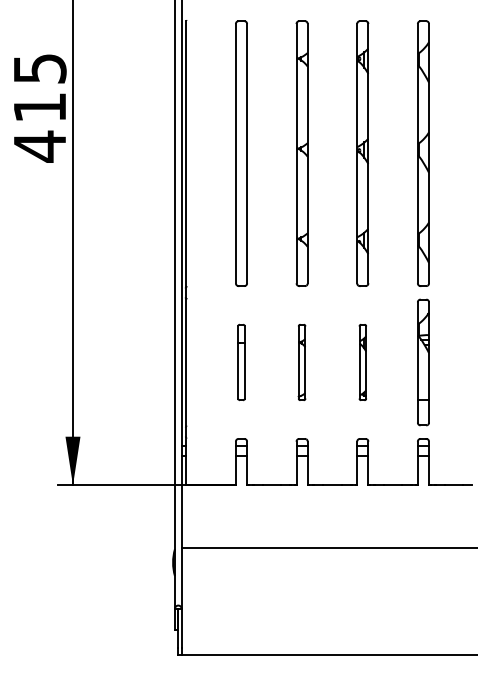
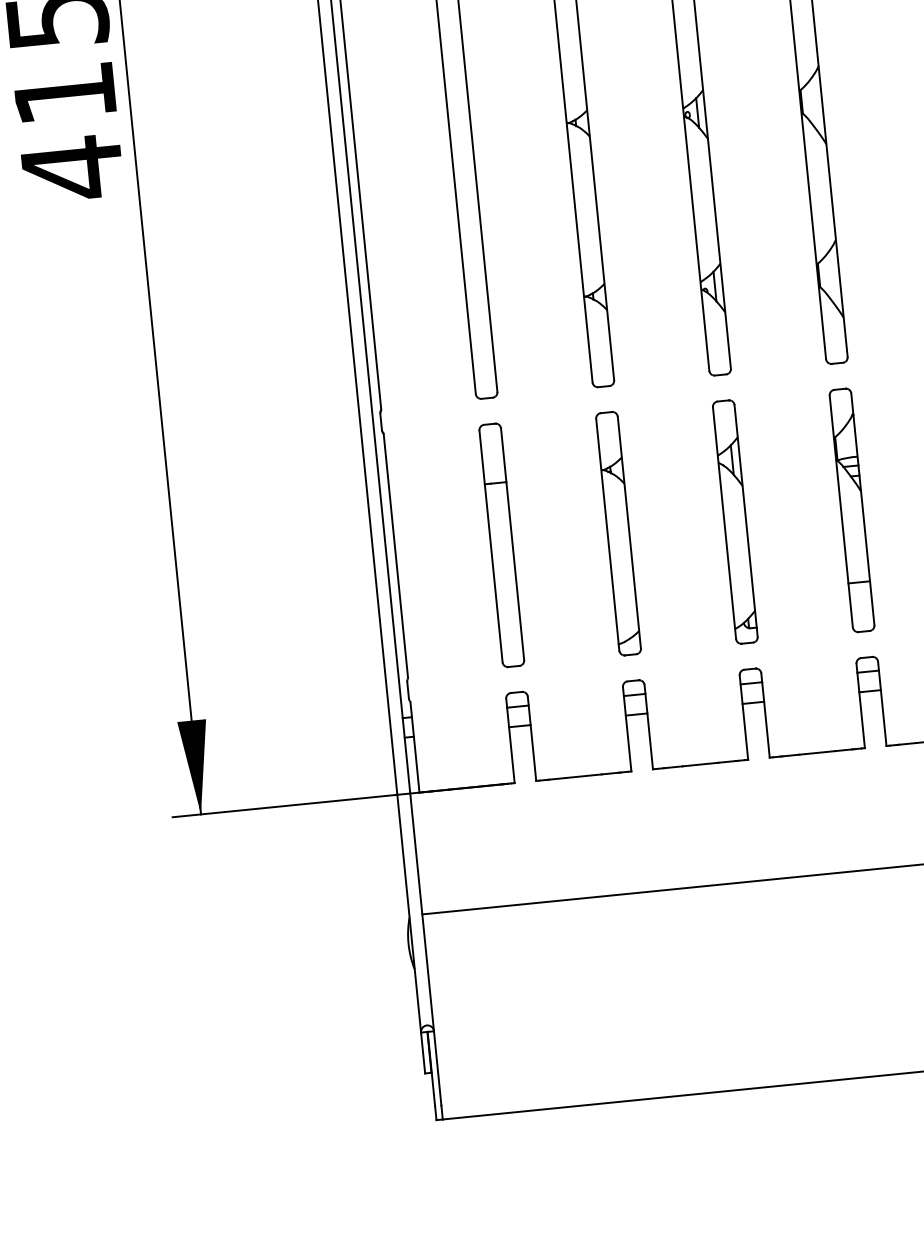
part: (241, 362) -> (501, 545), size x1.67
part: (301, 362) -> (617, 533), size x1.67
part: (362, 362) -> (734, 522), size x1.67

